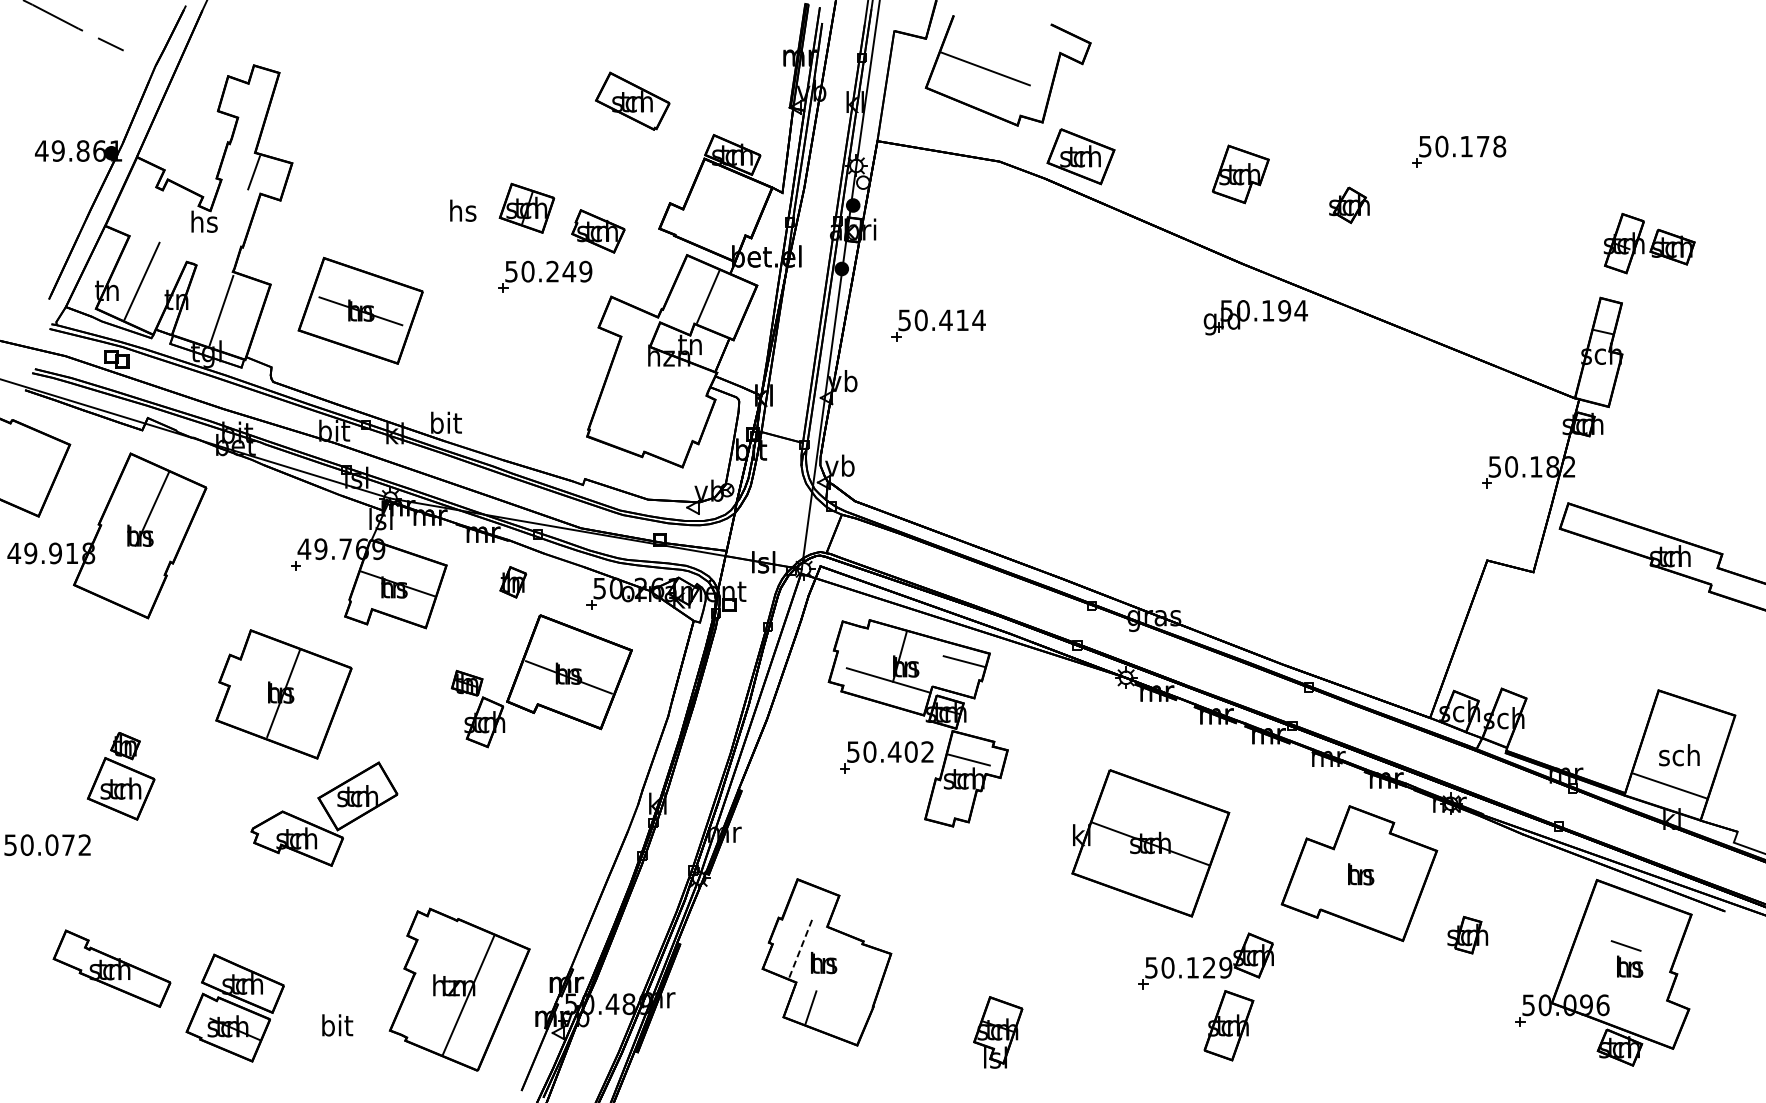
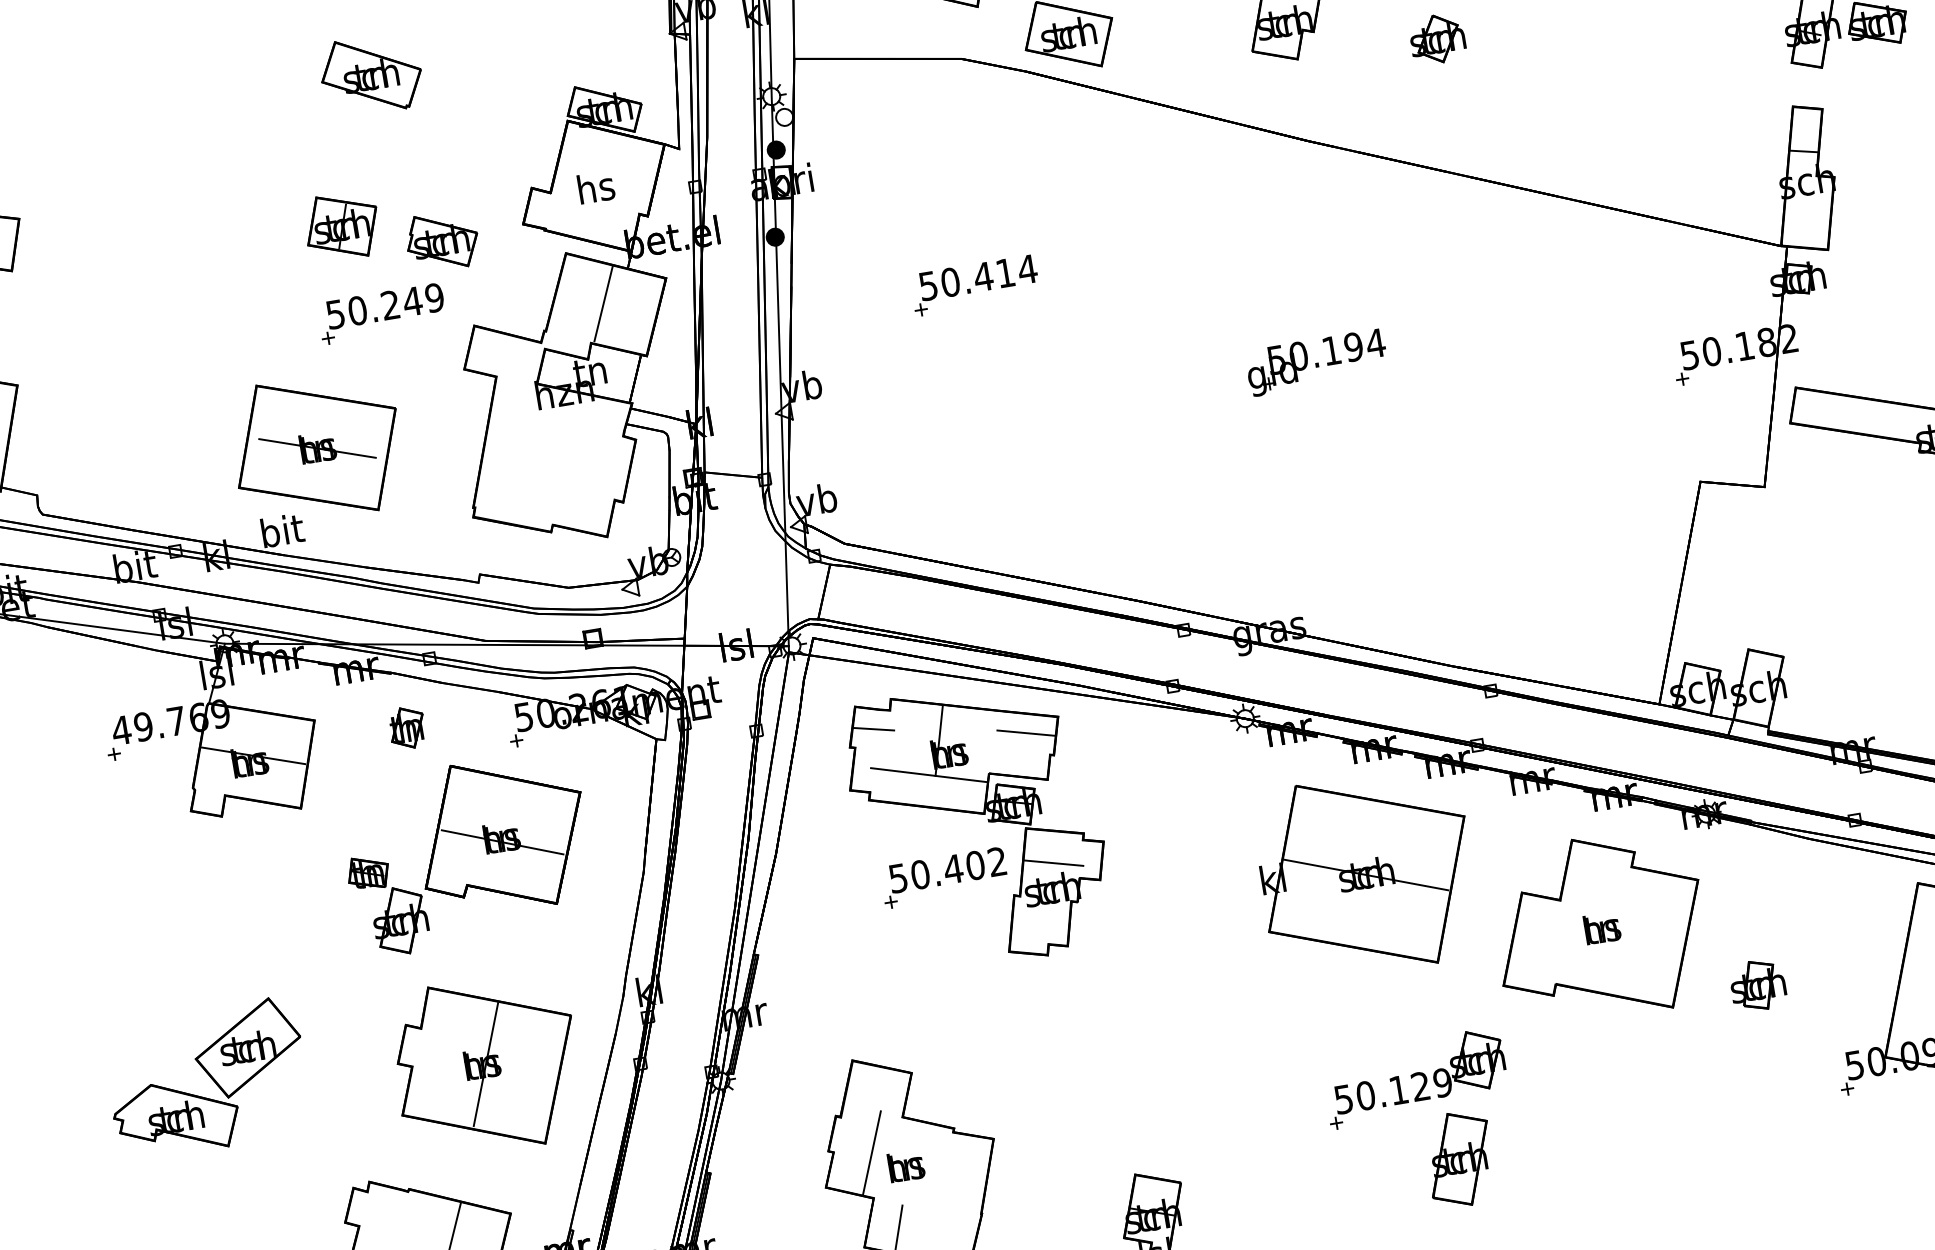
part: (632, 100) -> (370, 74), moved
text: (463, 210) -> (596, 186), moved
part: (360, 310) -> (316, 447), moved
part: (1255, 317) -> (1316, 362), moved
part: (938, 325) -> (974, 285), moved
line: (853, 639) -> (873, 728), added
part: (283, 694) -> (486, 1065), moved
part: (1150, 843) -> (1366, 874), moved
line: (800, 949) -> (871, 1153), dashed -> solid

